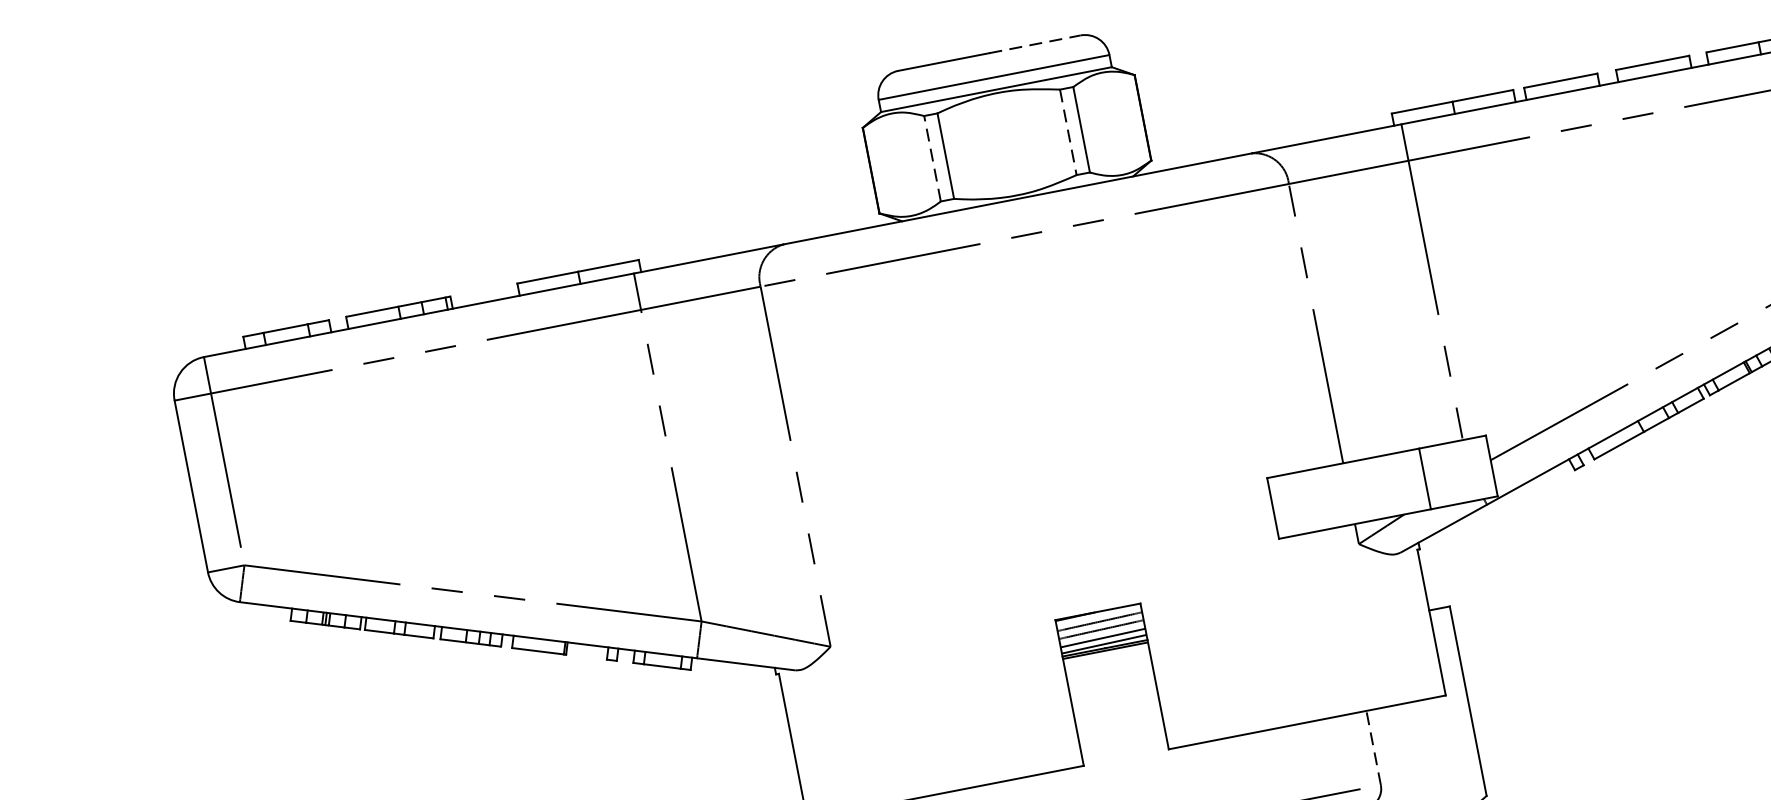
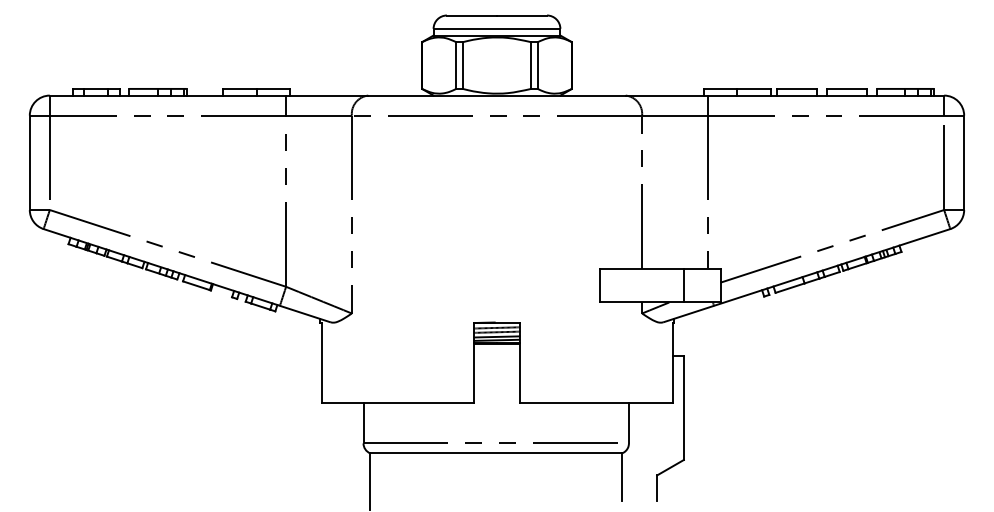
line: (1035, 44) -> (522, 15), dashed -> solid
line: (1068, 134) -> (530, 66), dashed -> solid
line: (933, 158) -> (456, 65), dashed -> solid
line: (1372, 747) -> (628, 422), dashed -> solid

